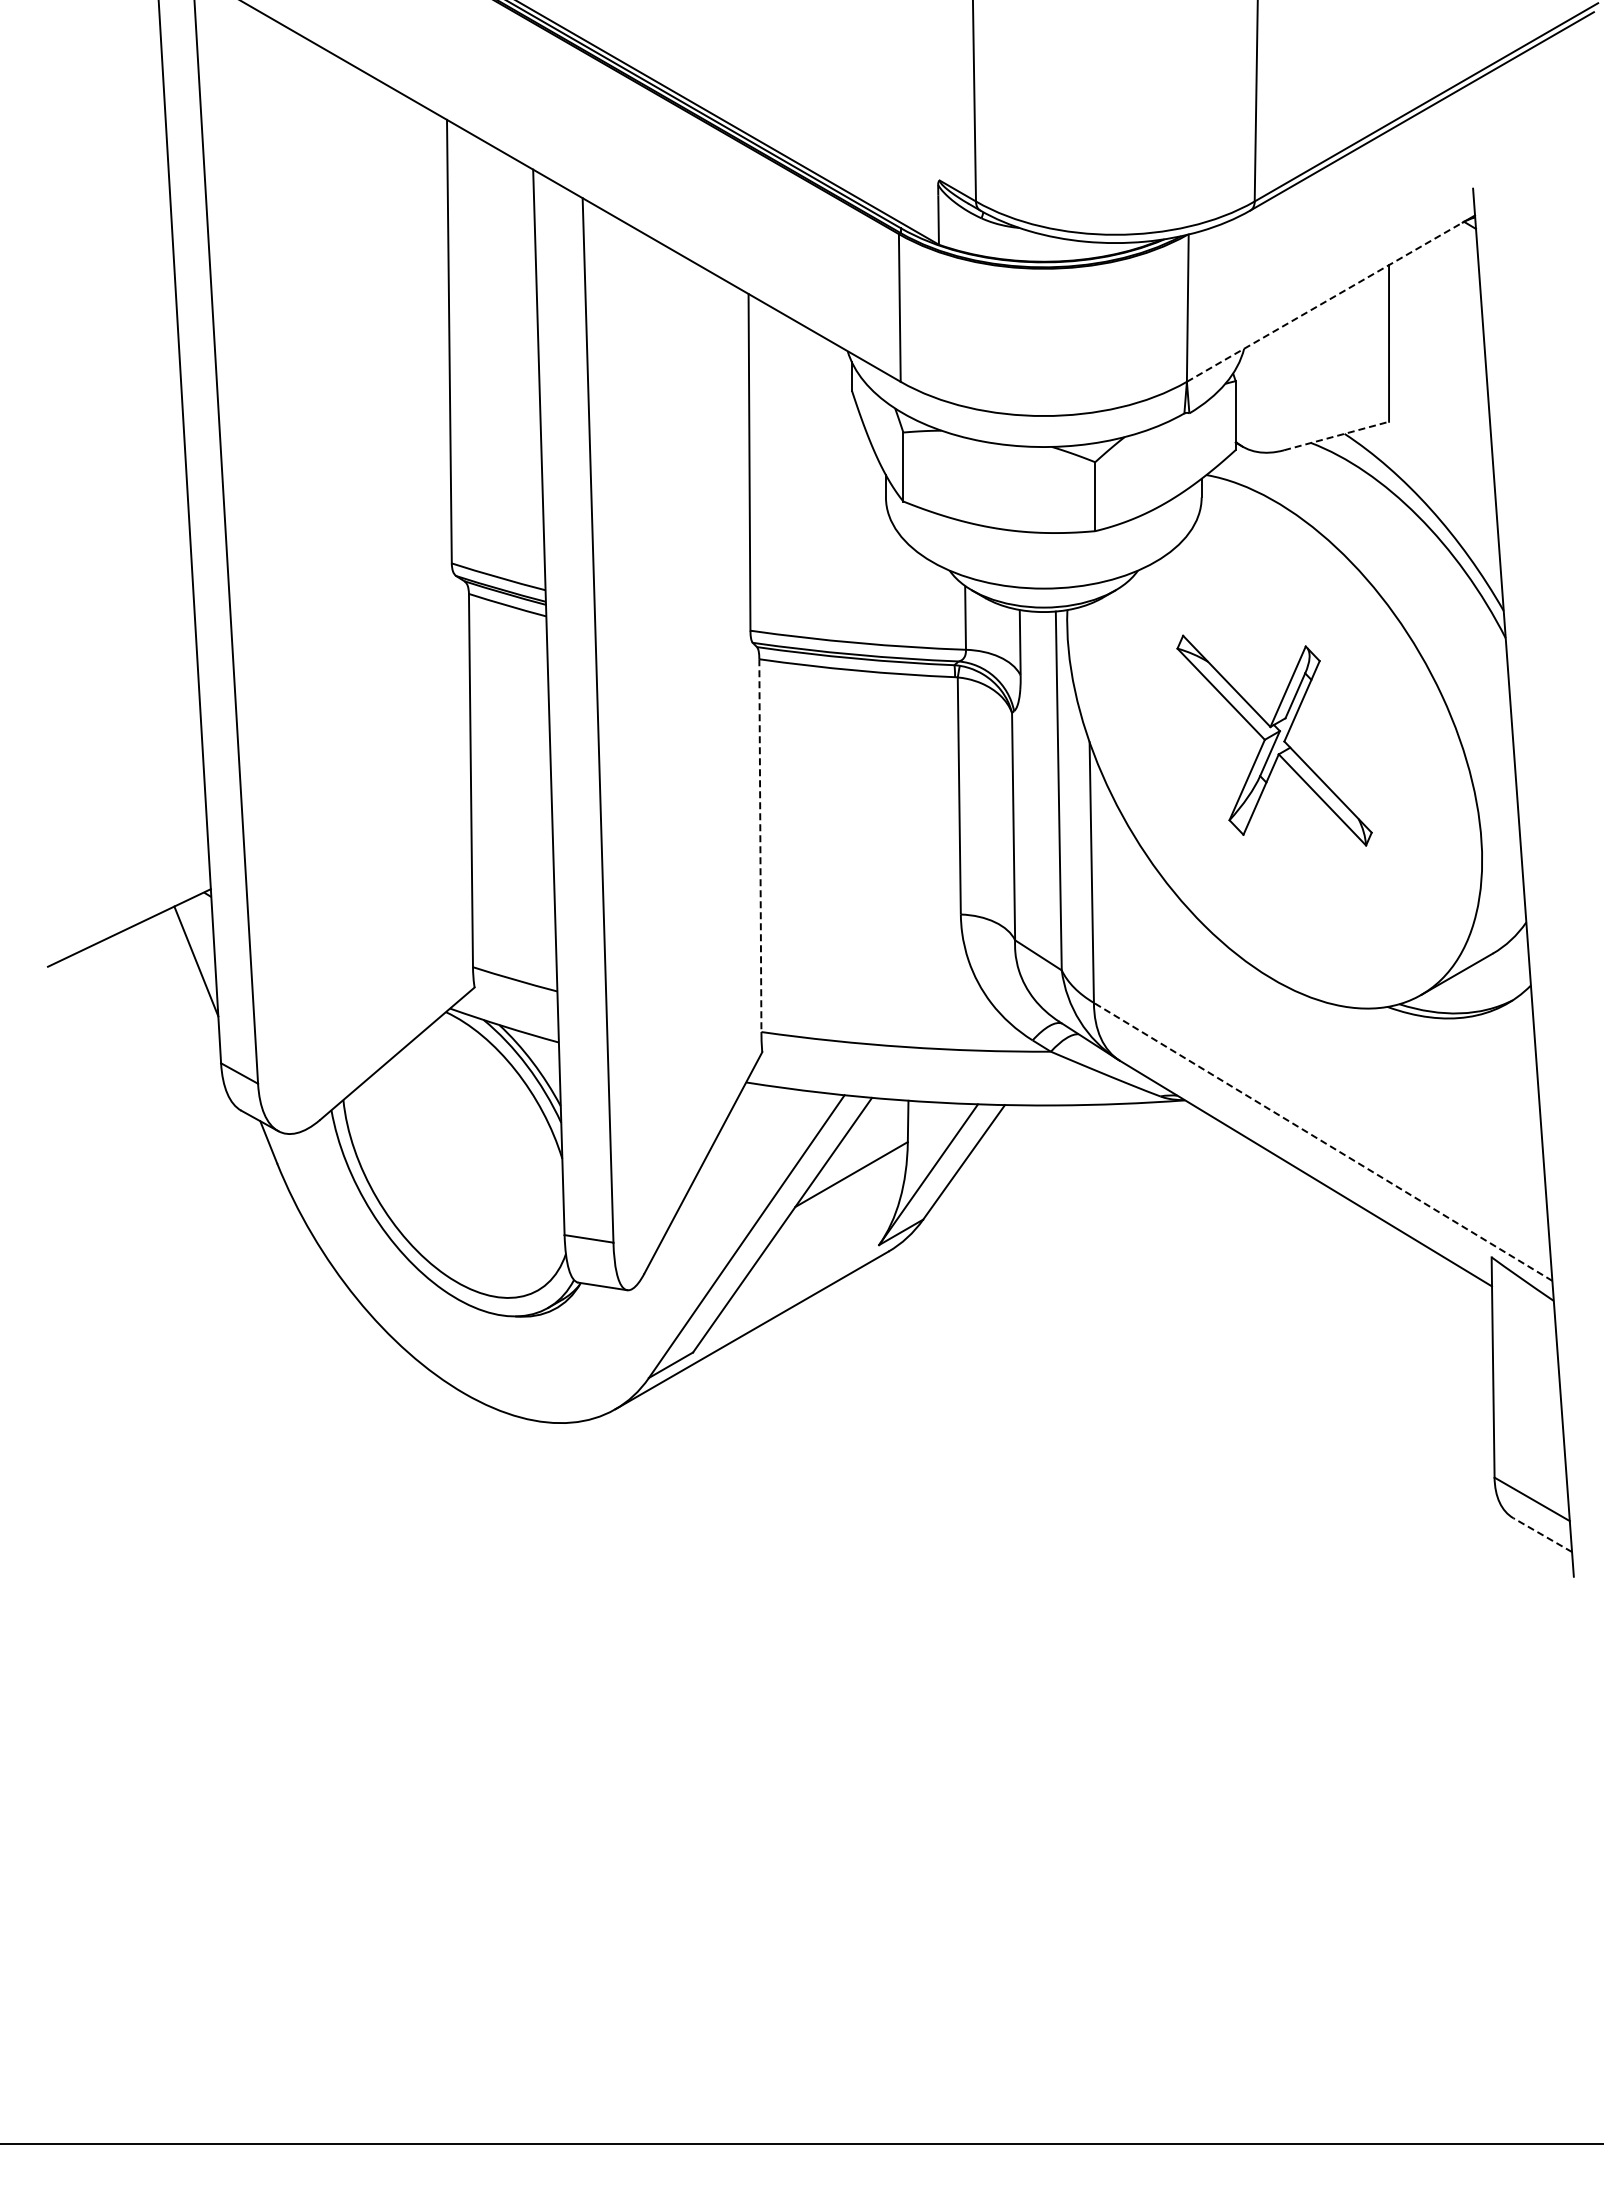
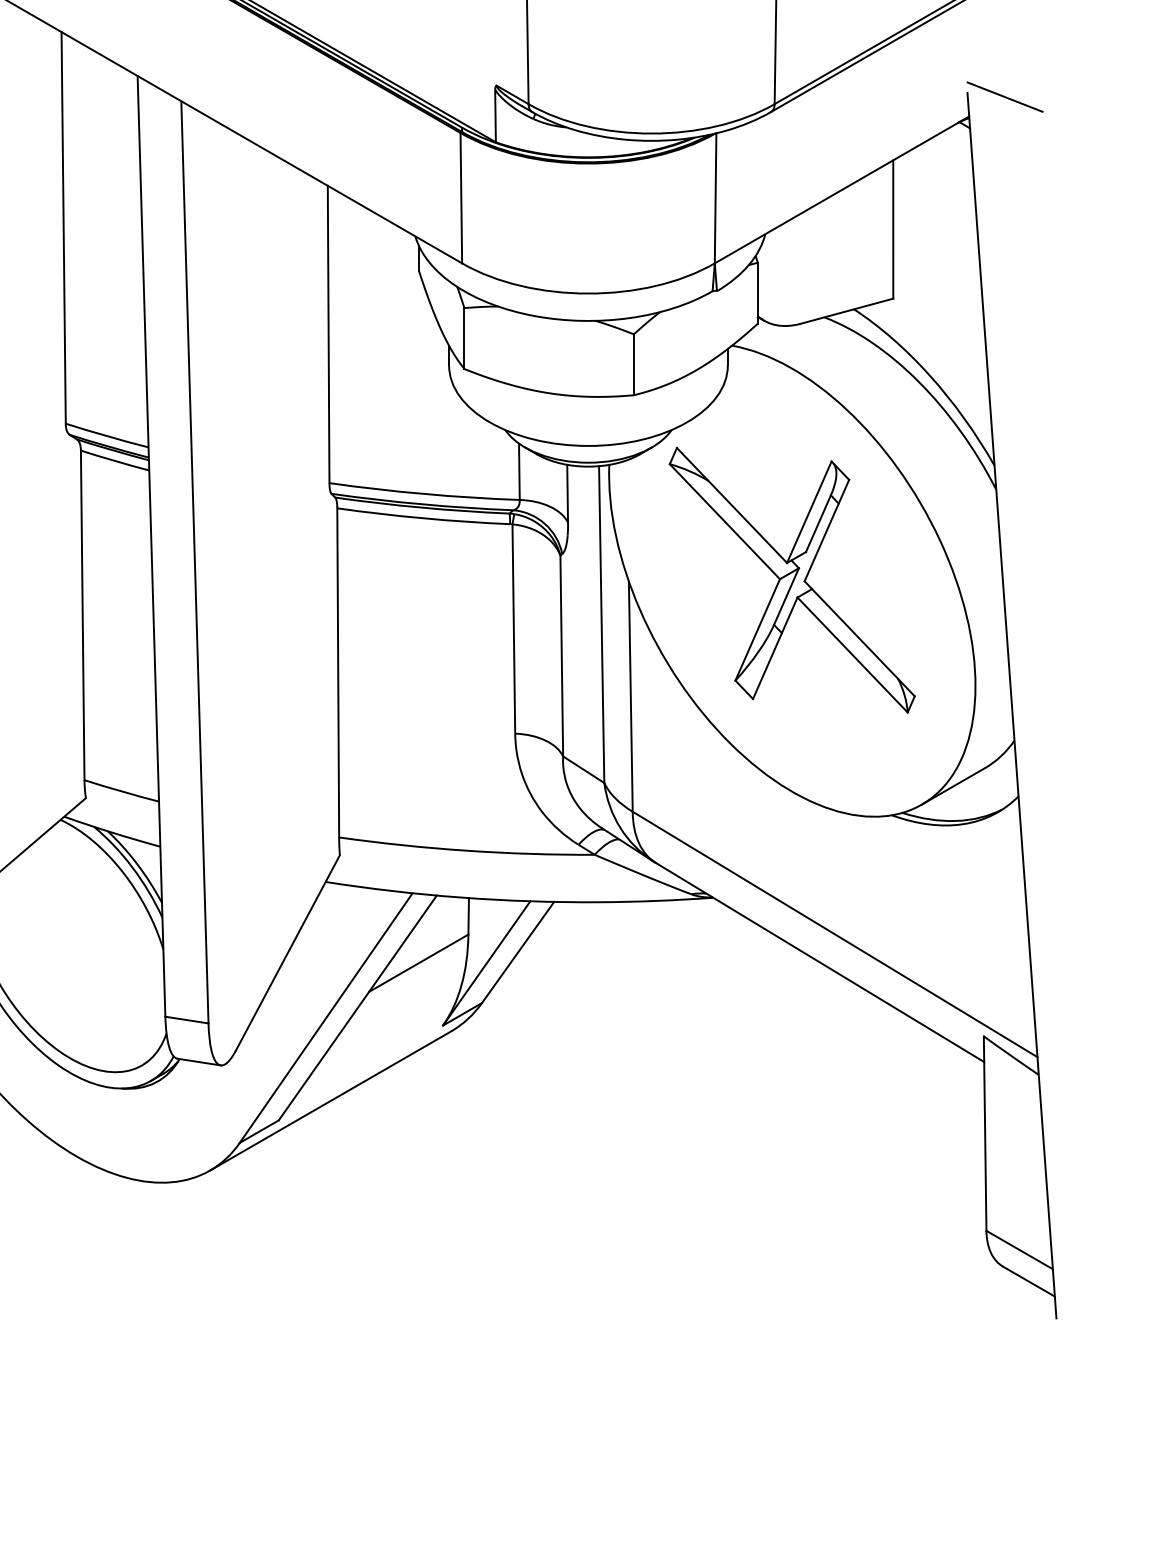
line: (1515, 193) -> (1004, 97), added
line: (1325, 301) -> (837, 192), dashed -> solid
line: (1337, 435) -> (847, 310), dashed -> solid
part: (1274, 740) -> (792, 580), size x1.43
line: (760, 846) -> (338, 673), dashed -> solid
line: (1322, 1141) -> (834, 934), dashed -> solid
line: (1542, 1535) -> (1028, 1281), dashed -> solid

